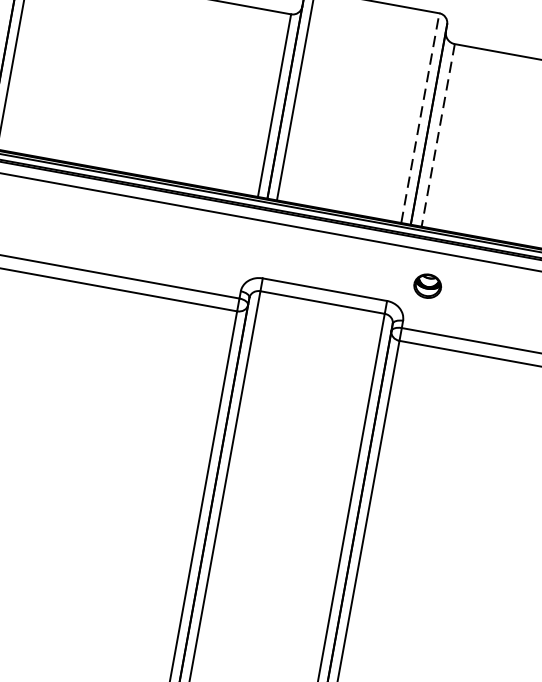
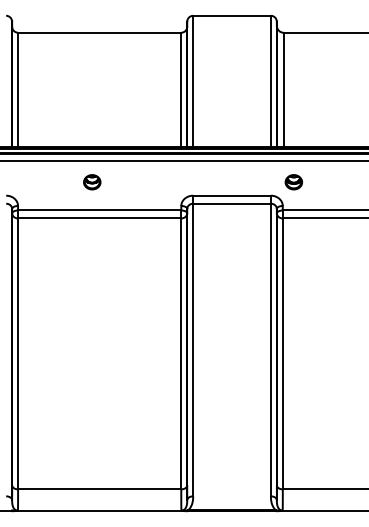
line: (419, 118) -> (270, 81), dashed -> solid
line: (437, 136) -> (283, 90), dashed -> solid
part: (105, 228) -> (92, 182), added

